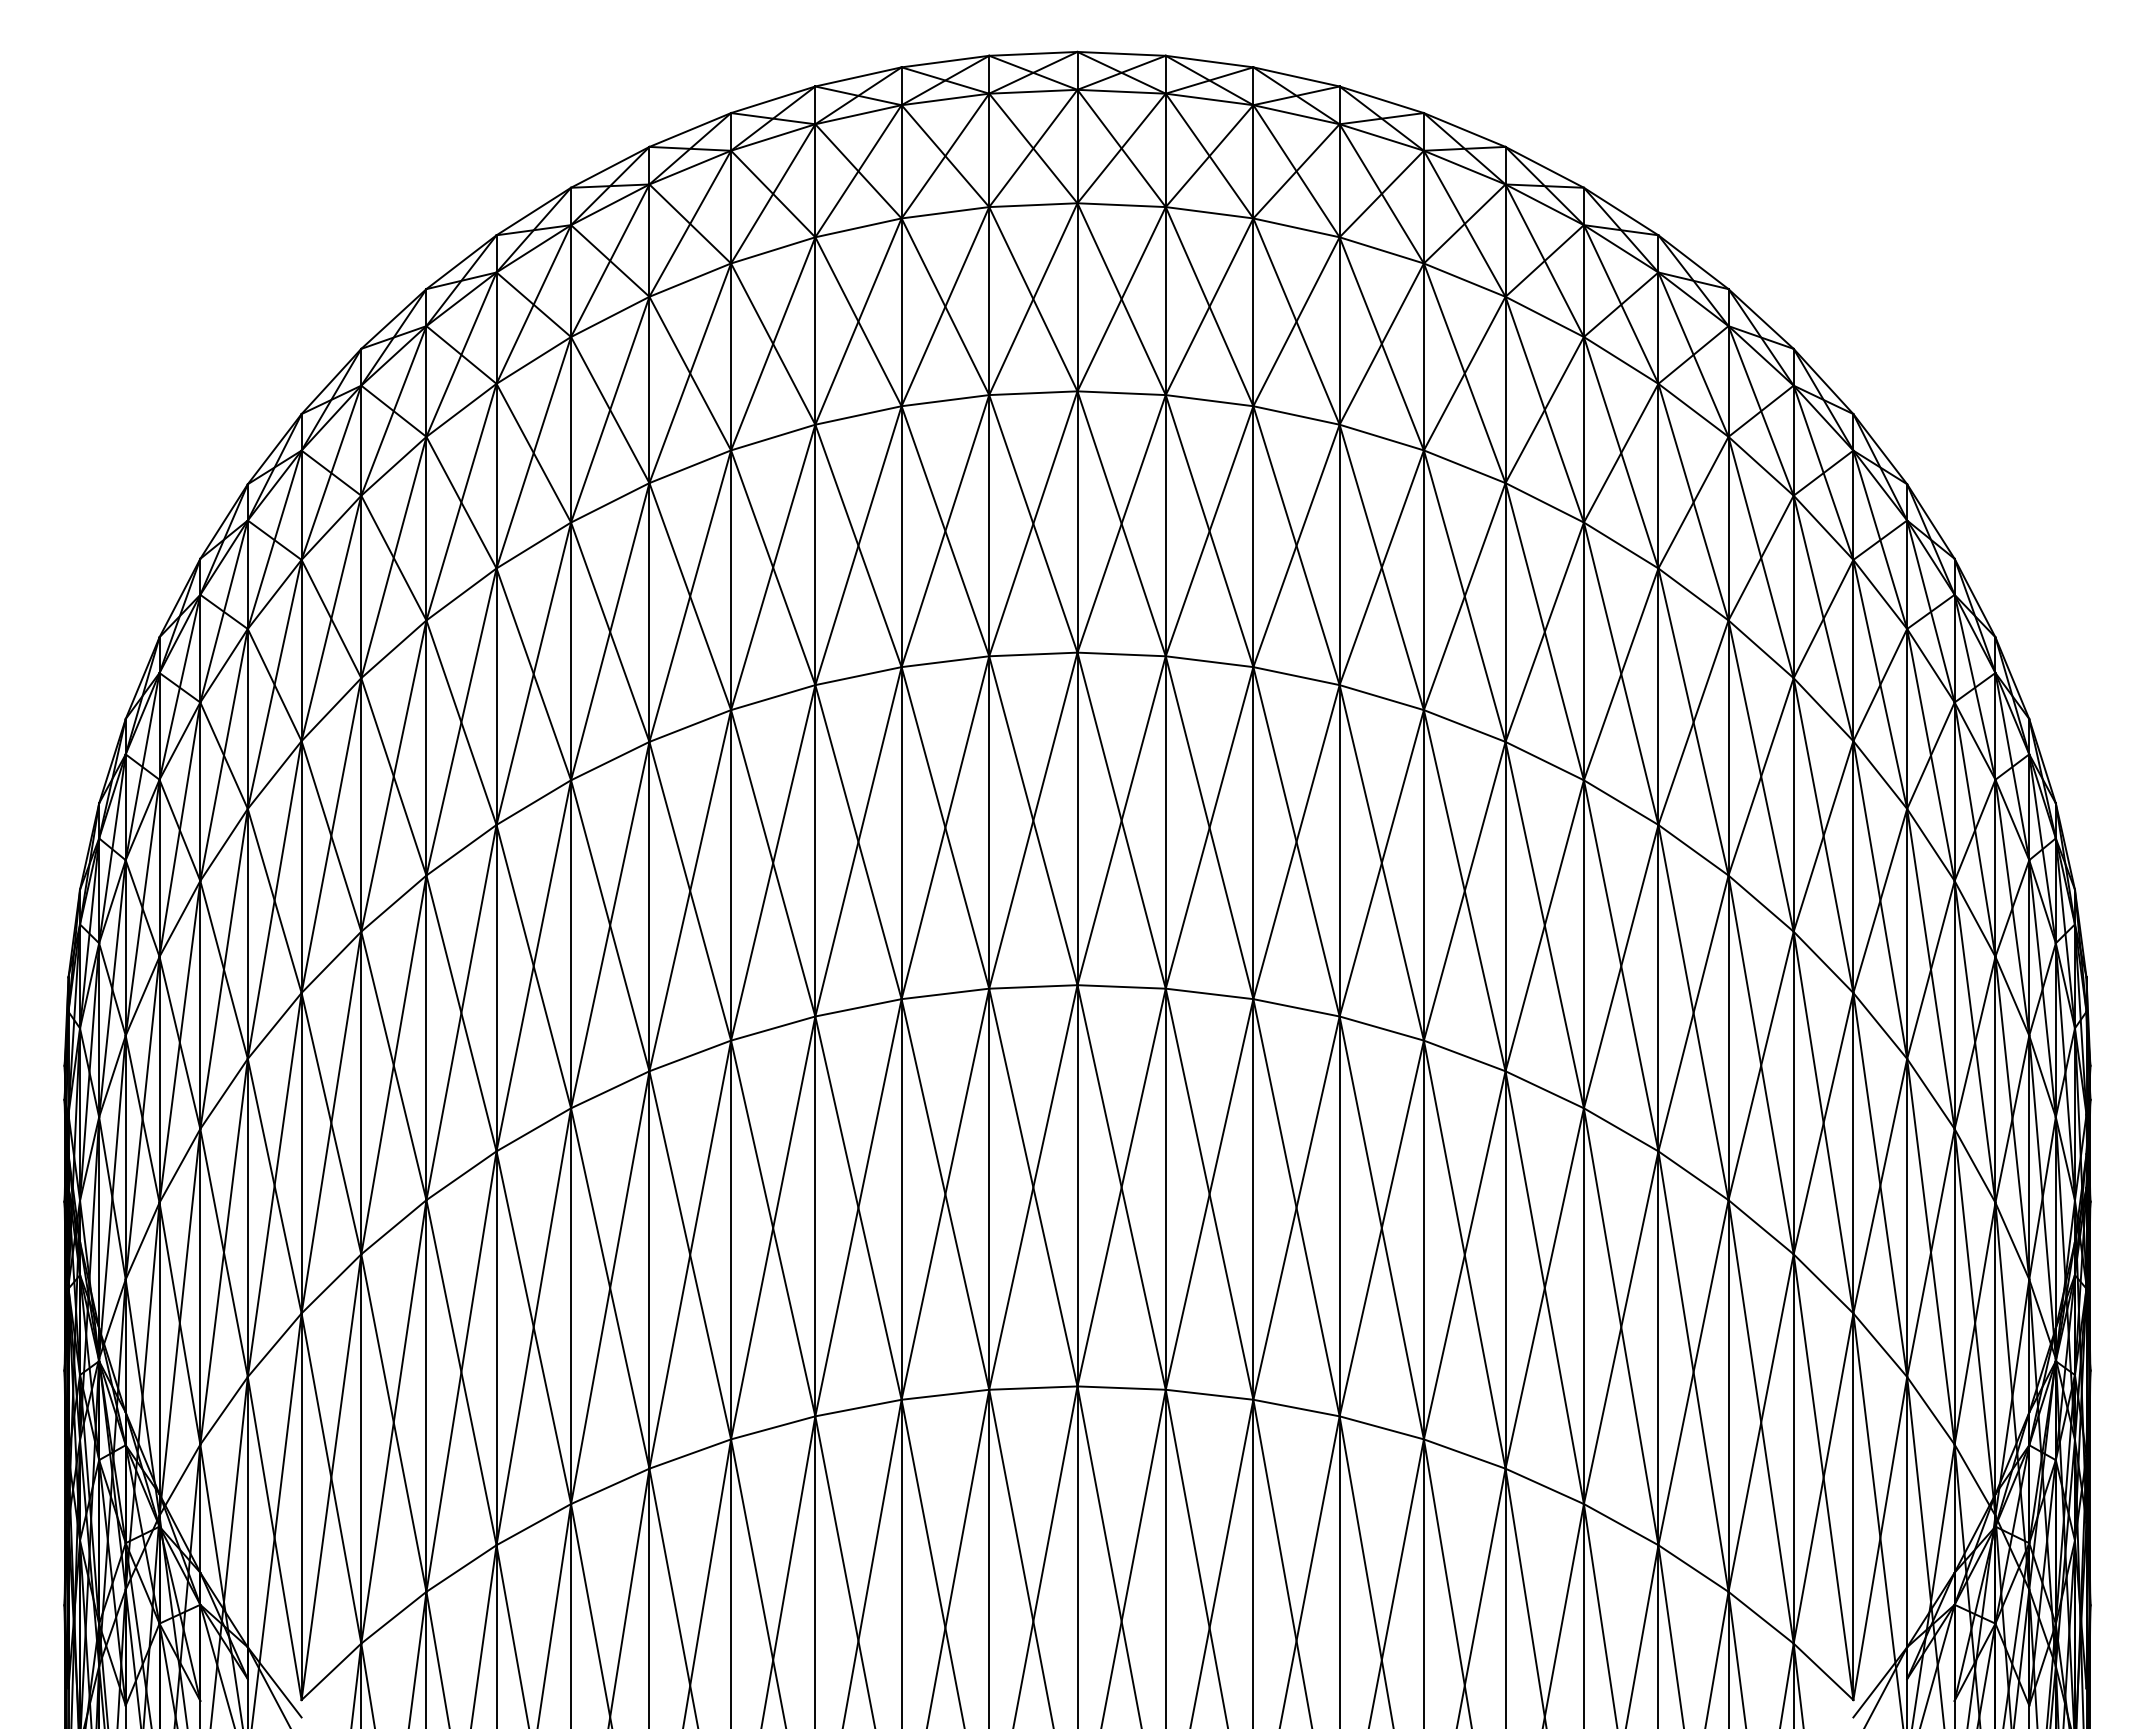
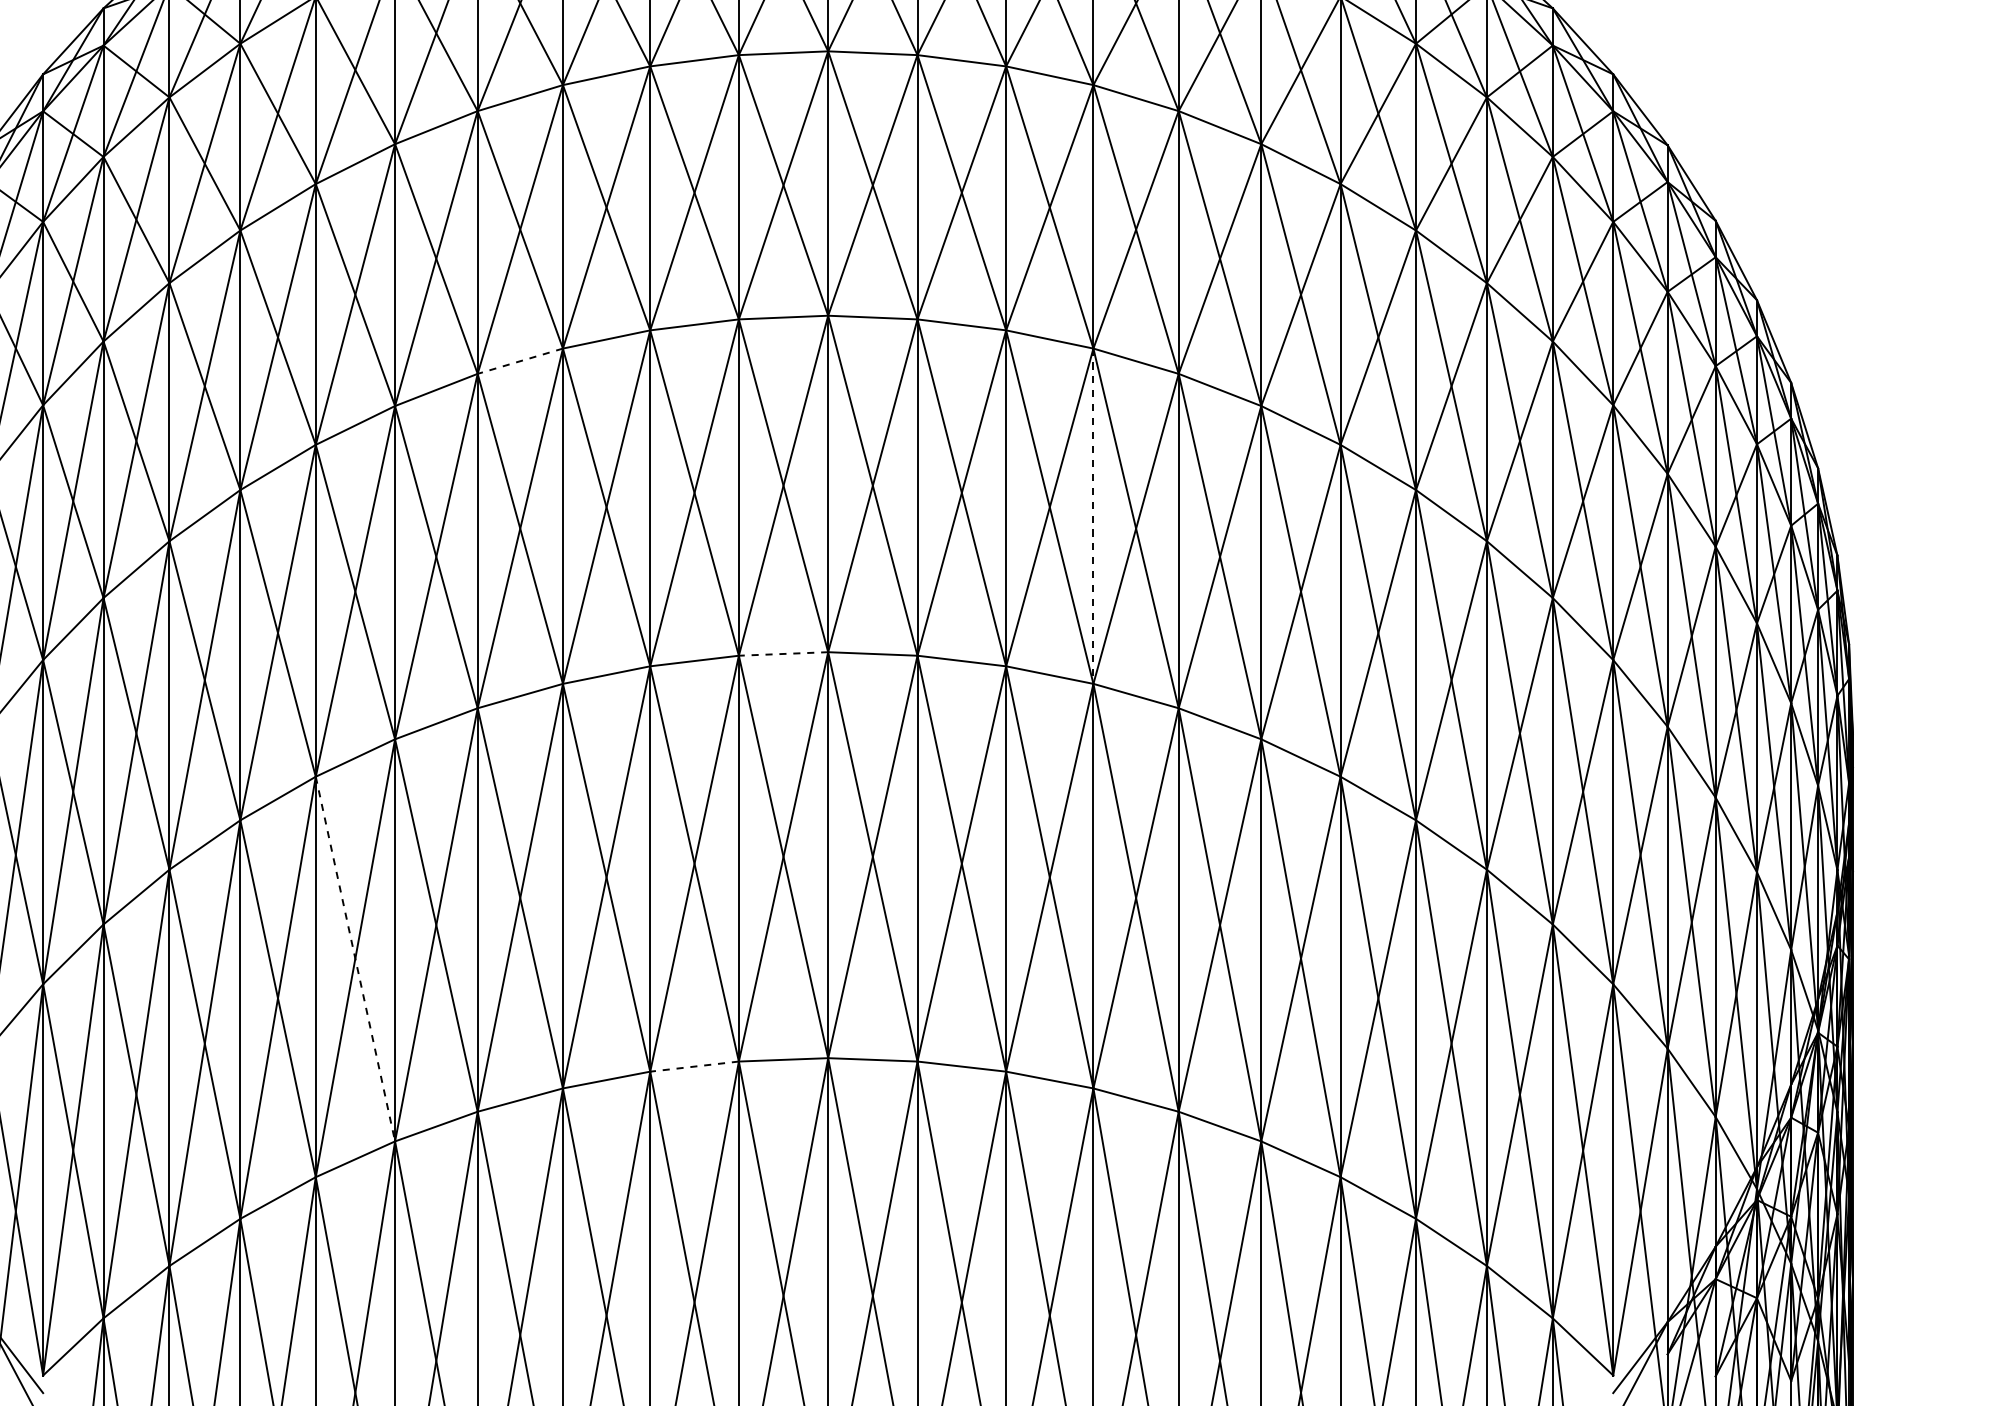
line: (773, 697) -> (520, 361), solid -> dashed
line: (1339, 850) -> (1093, 515), solid -> dashed
line: (1032, 986) -> (782, 653), solid -> dashed
line: (610, 1288) -> (355, 959), solid -> dashed
line: (944, 1394) -> (693, 1066), solid -> dashed

